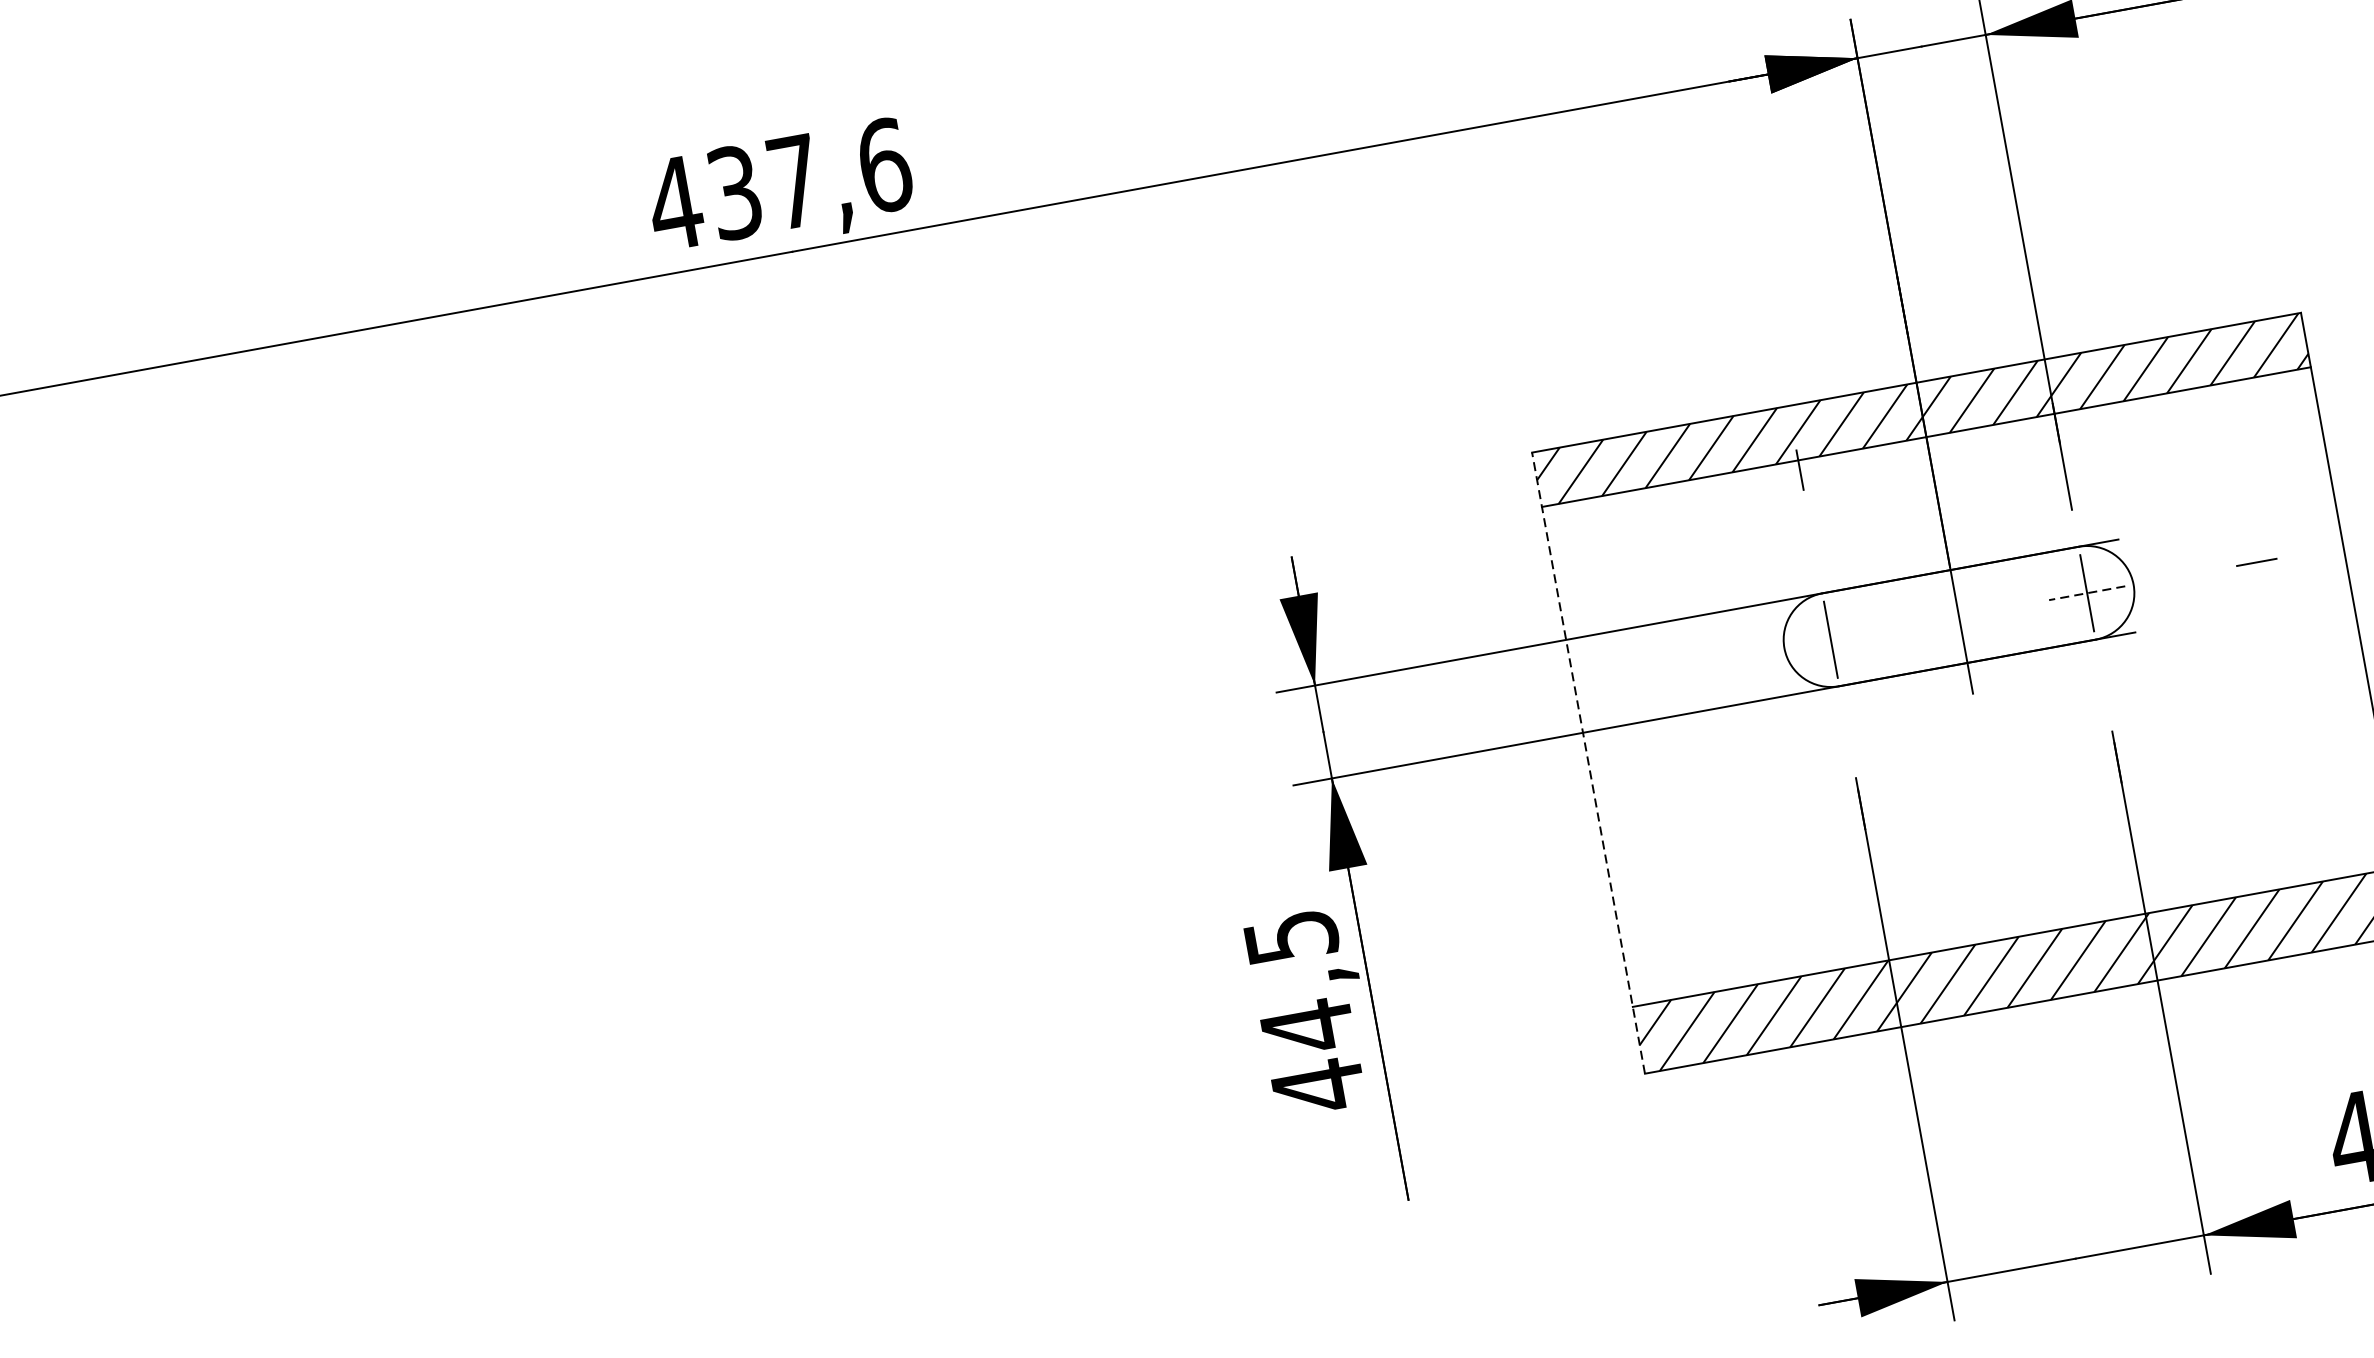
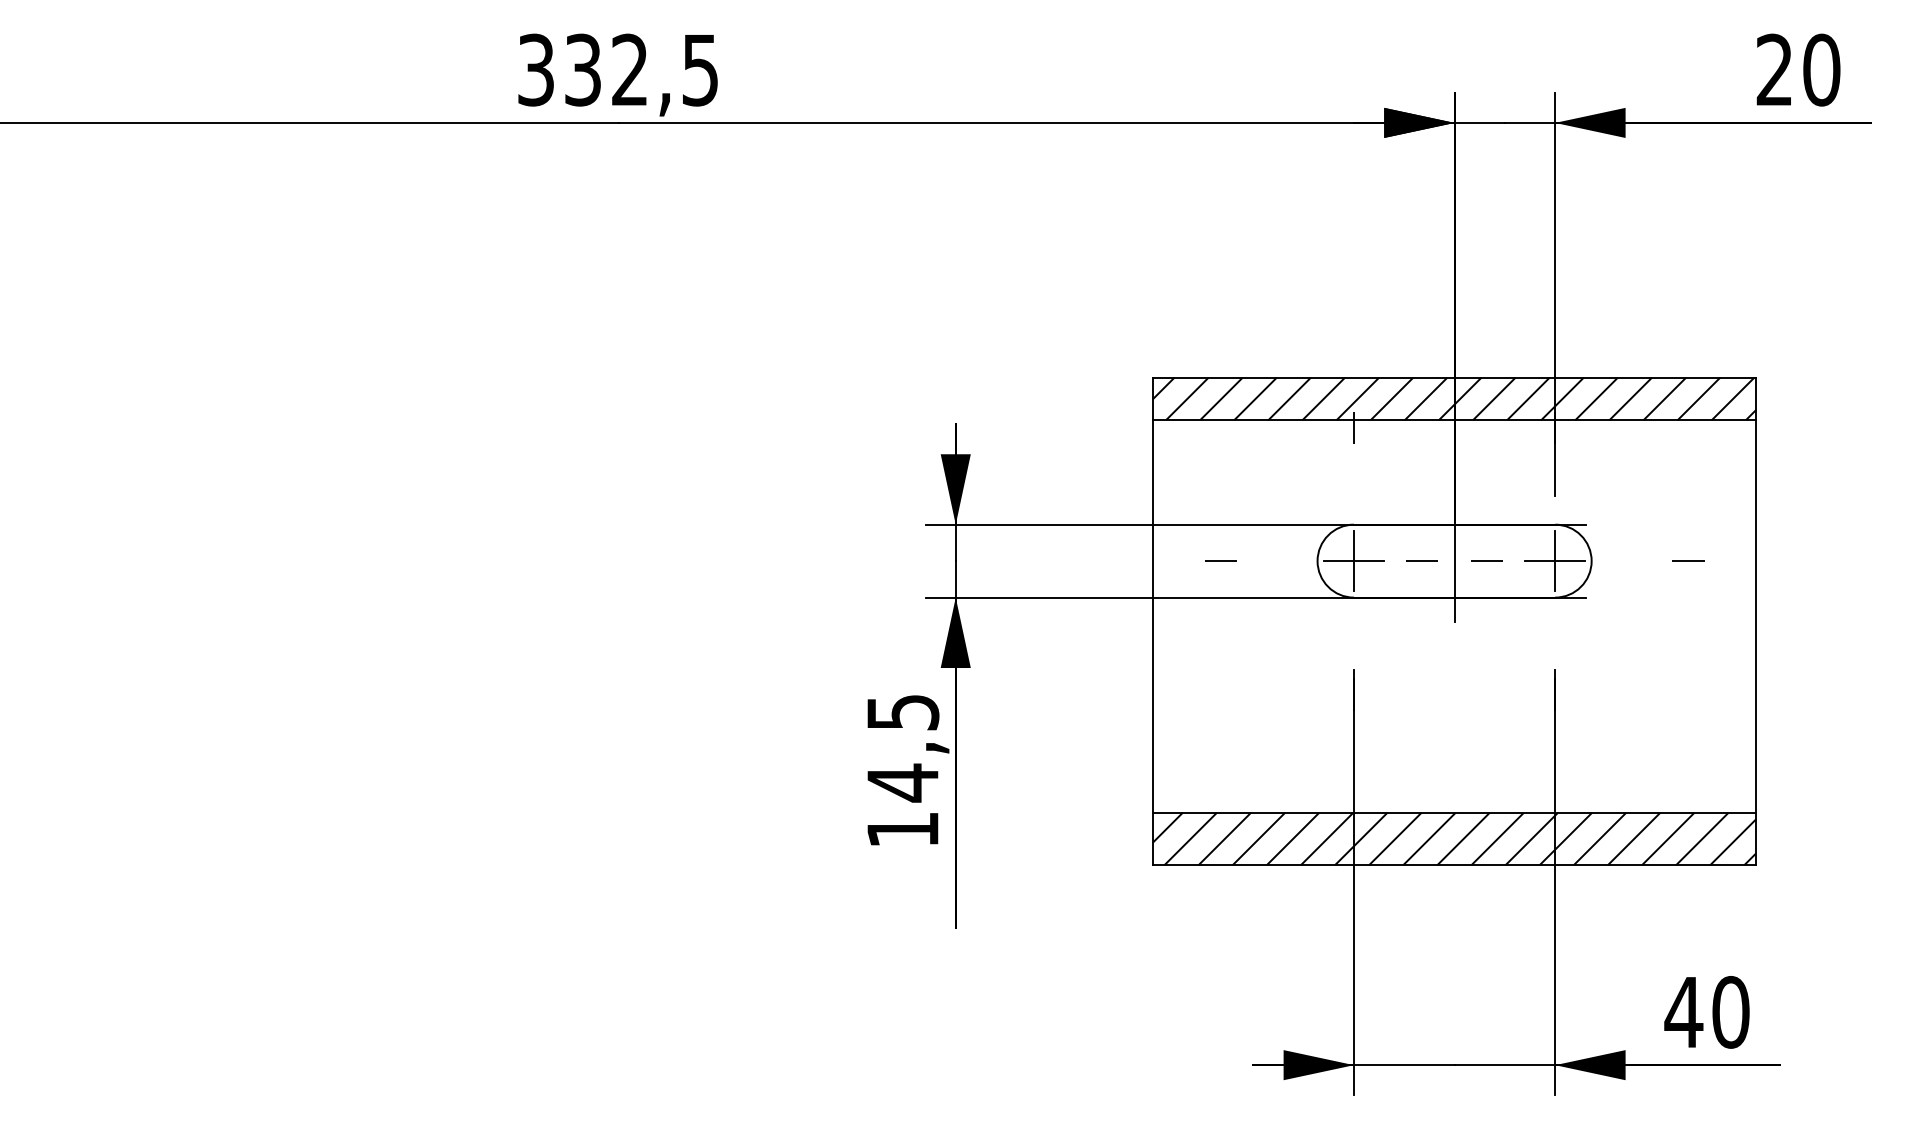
text: (778, 183) -> (617, 69), 437,6 -> 332,5
line: (2087, 593) -> (1555, 561), dashed -> solid
line: (1999, 609) -> (1486, 561), added
line: (1916, 623) -> (1421, 560), added
line: (1830, 640) -> (1353, 561), added
line: (1660, 671) -> (1220, 561), added
line: (1588, 763) -> (1152, 621), dashed -> solid
text: (1317, 1086) -> (902, 829), 44,5 -> 14,5

